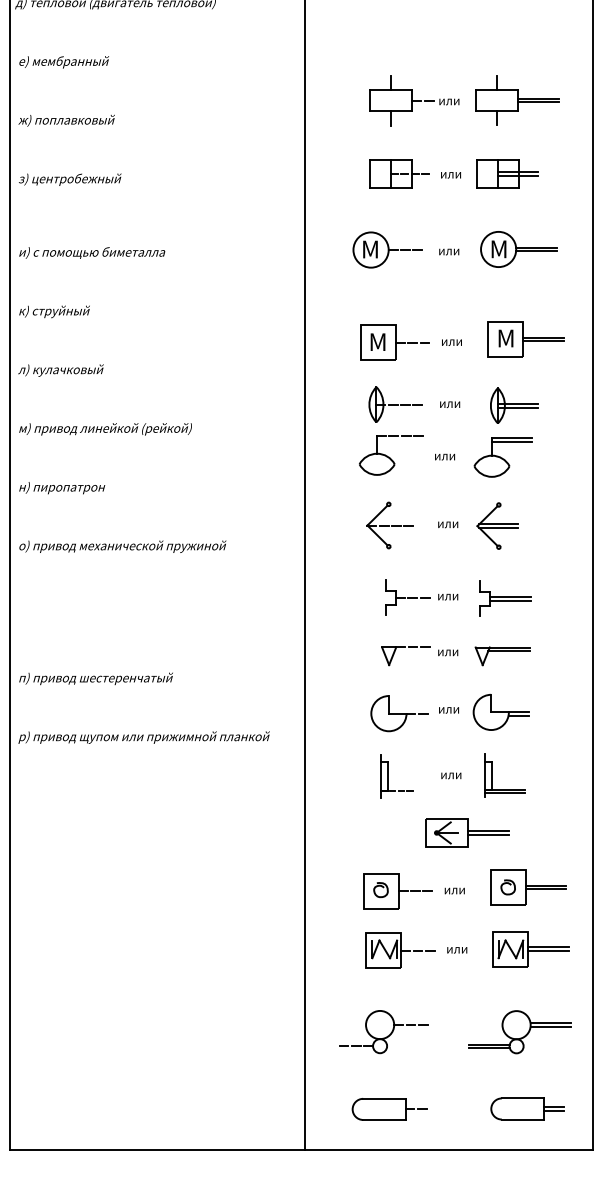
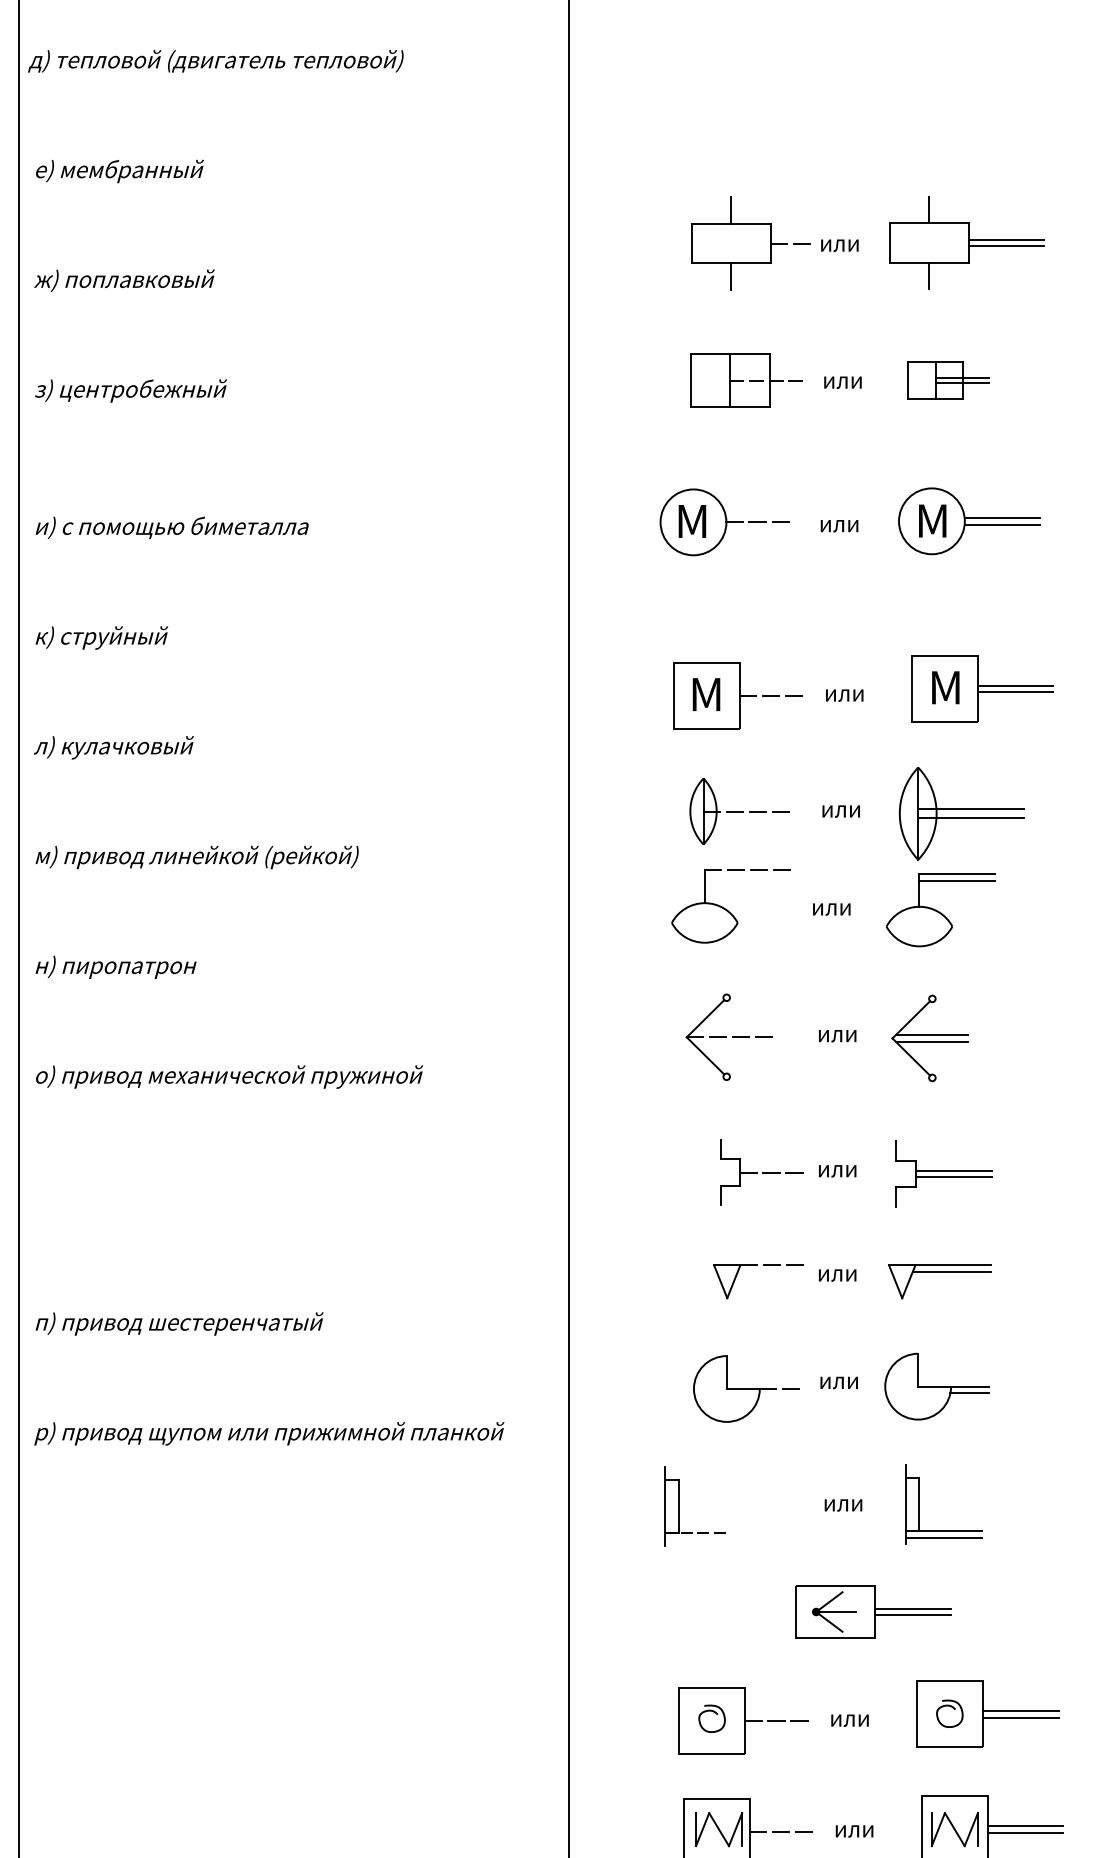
part: (507, 173) -> (948, 379), size x0.7
part: (514, 405) -> (961, 812), size x1.4
part: (388, 776) -> (679, 1506), moved

